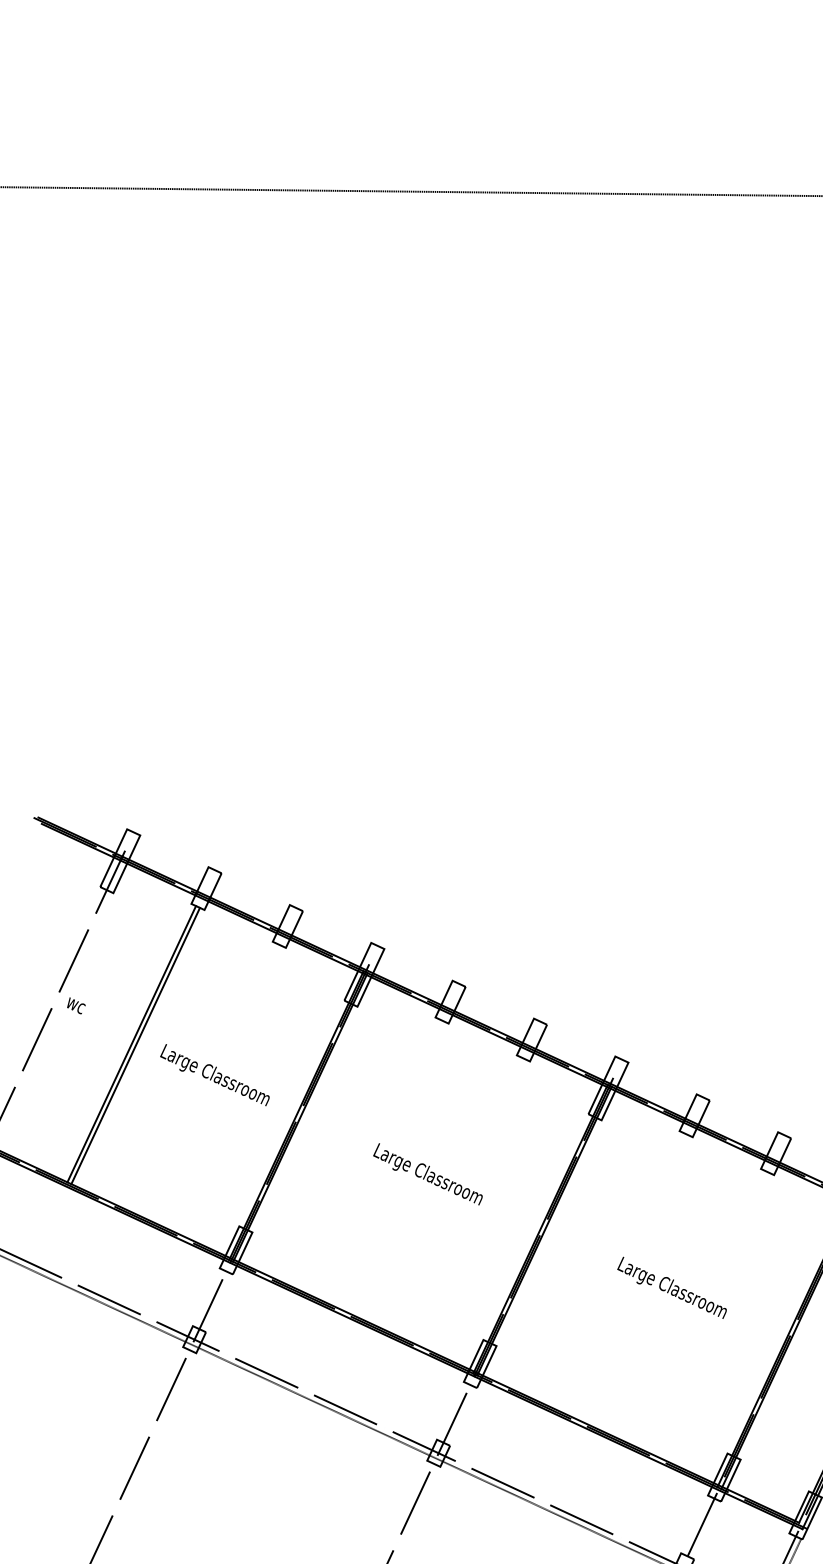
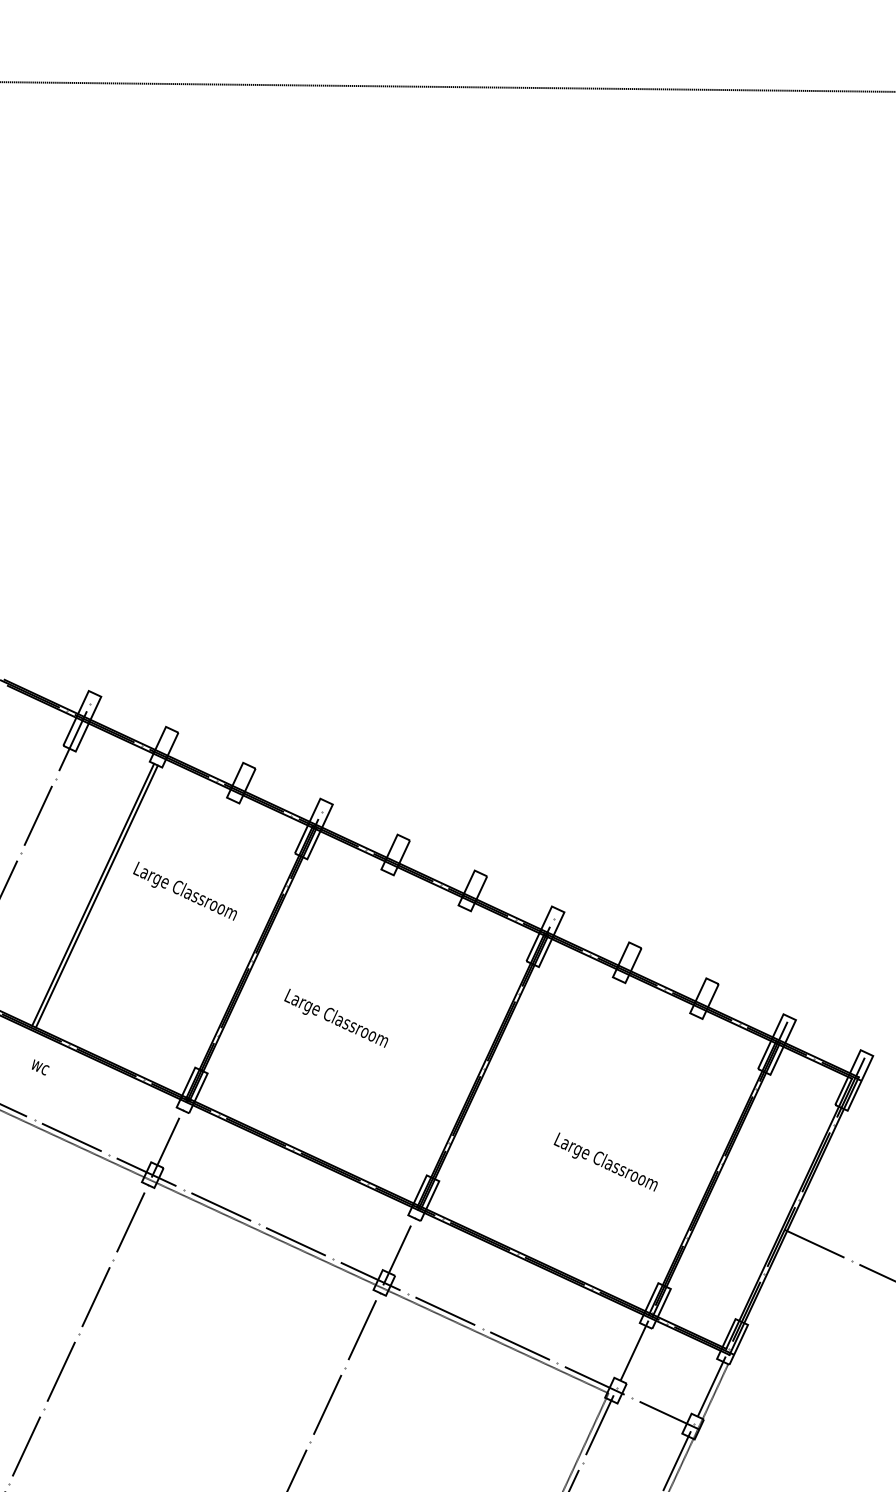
text: (76, 1005) -> (40, 1067), moved
text: (214, 1074) -> (184, 890), moved
text: (428, 1173) -> (336, 1017), moved
text: (671, 1287) -> (605, 1161), moved

